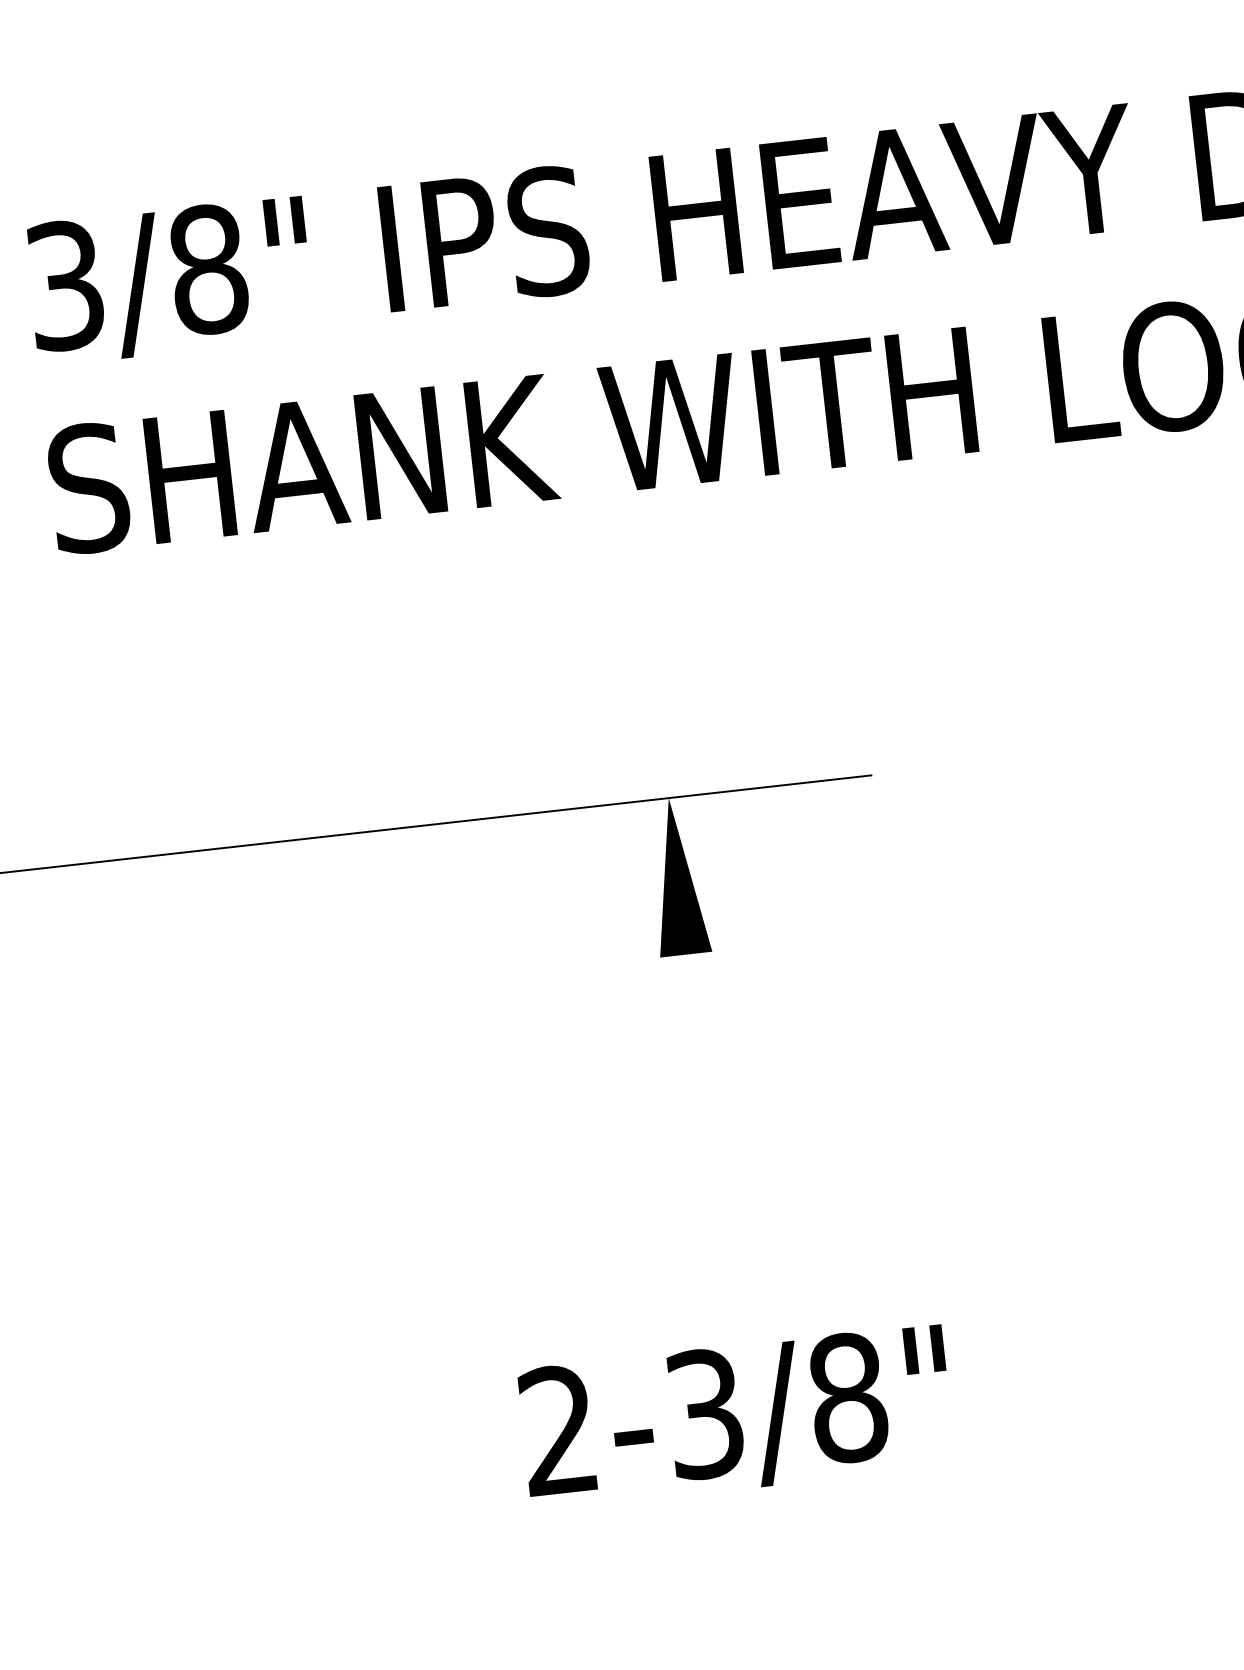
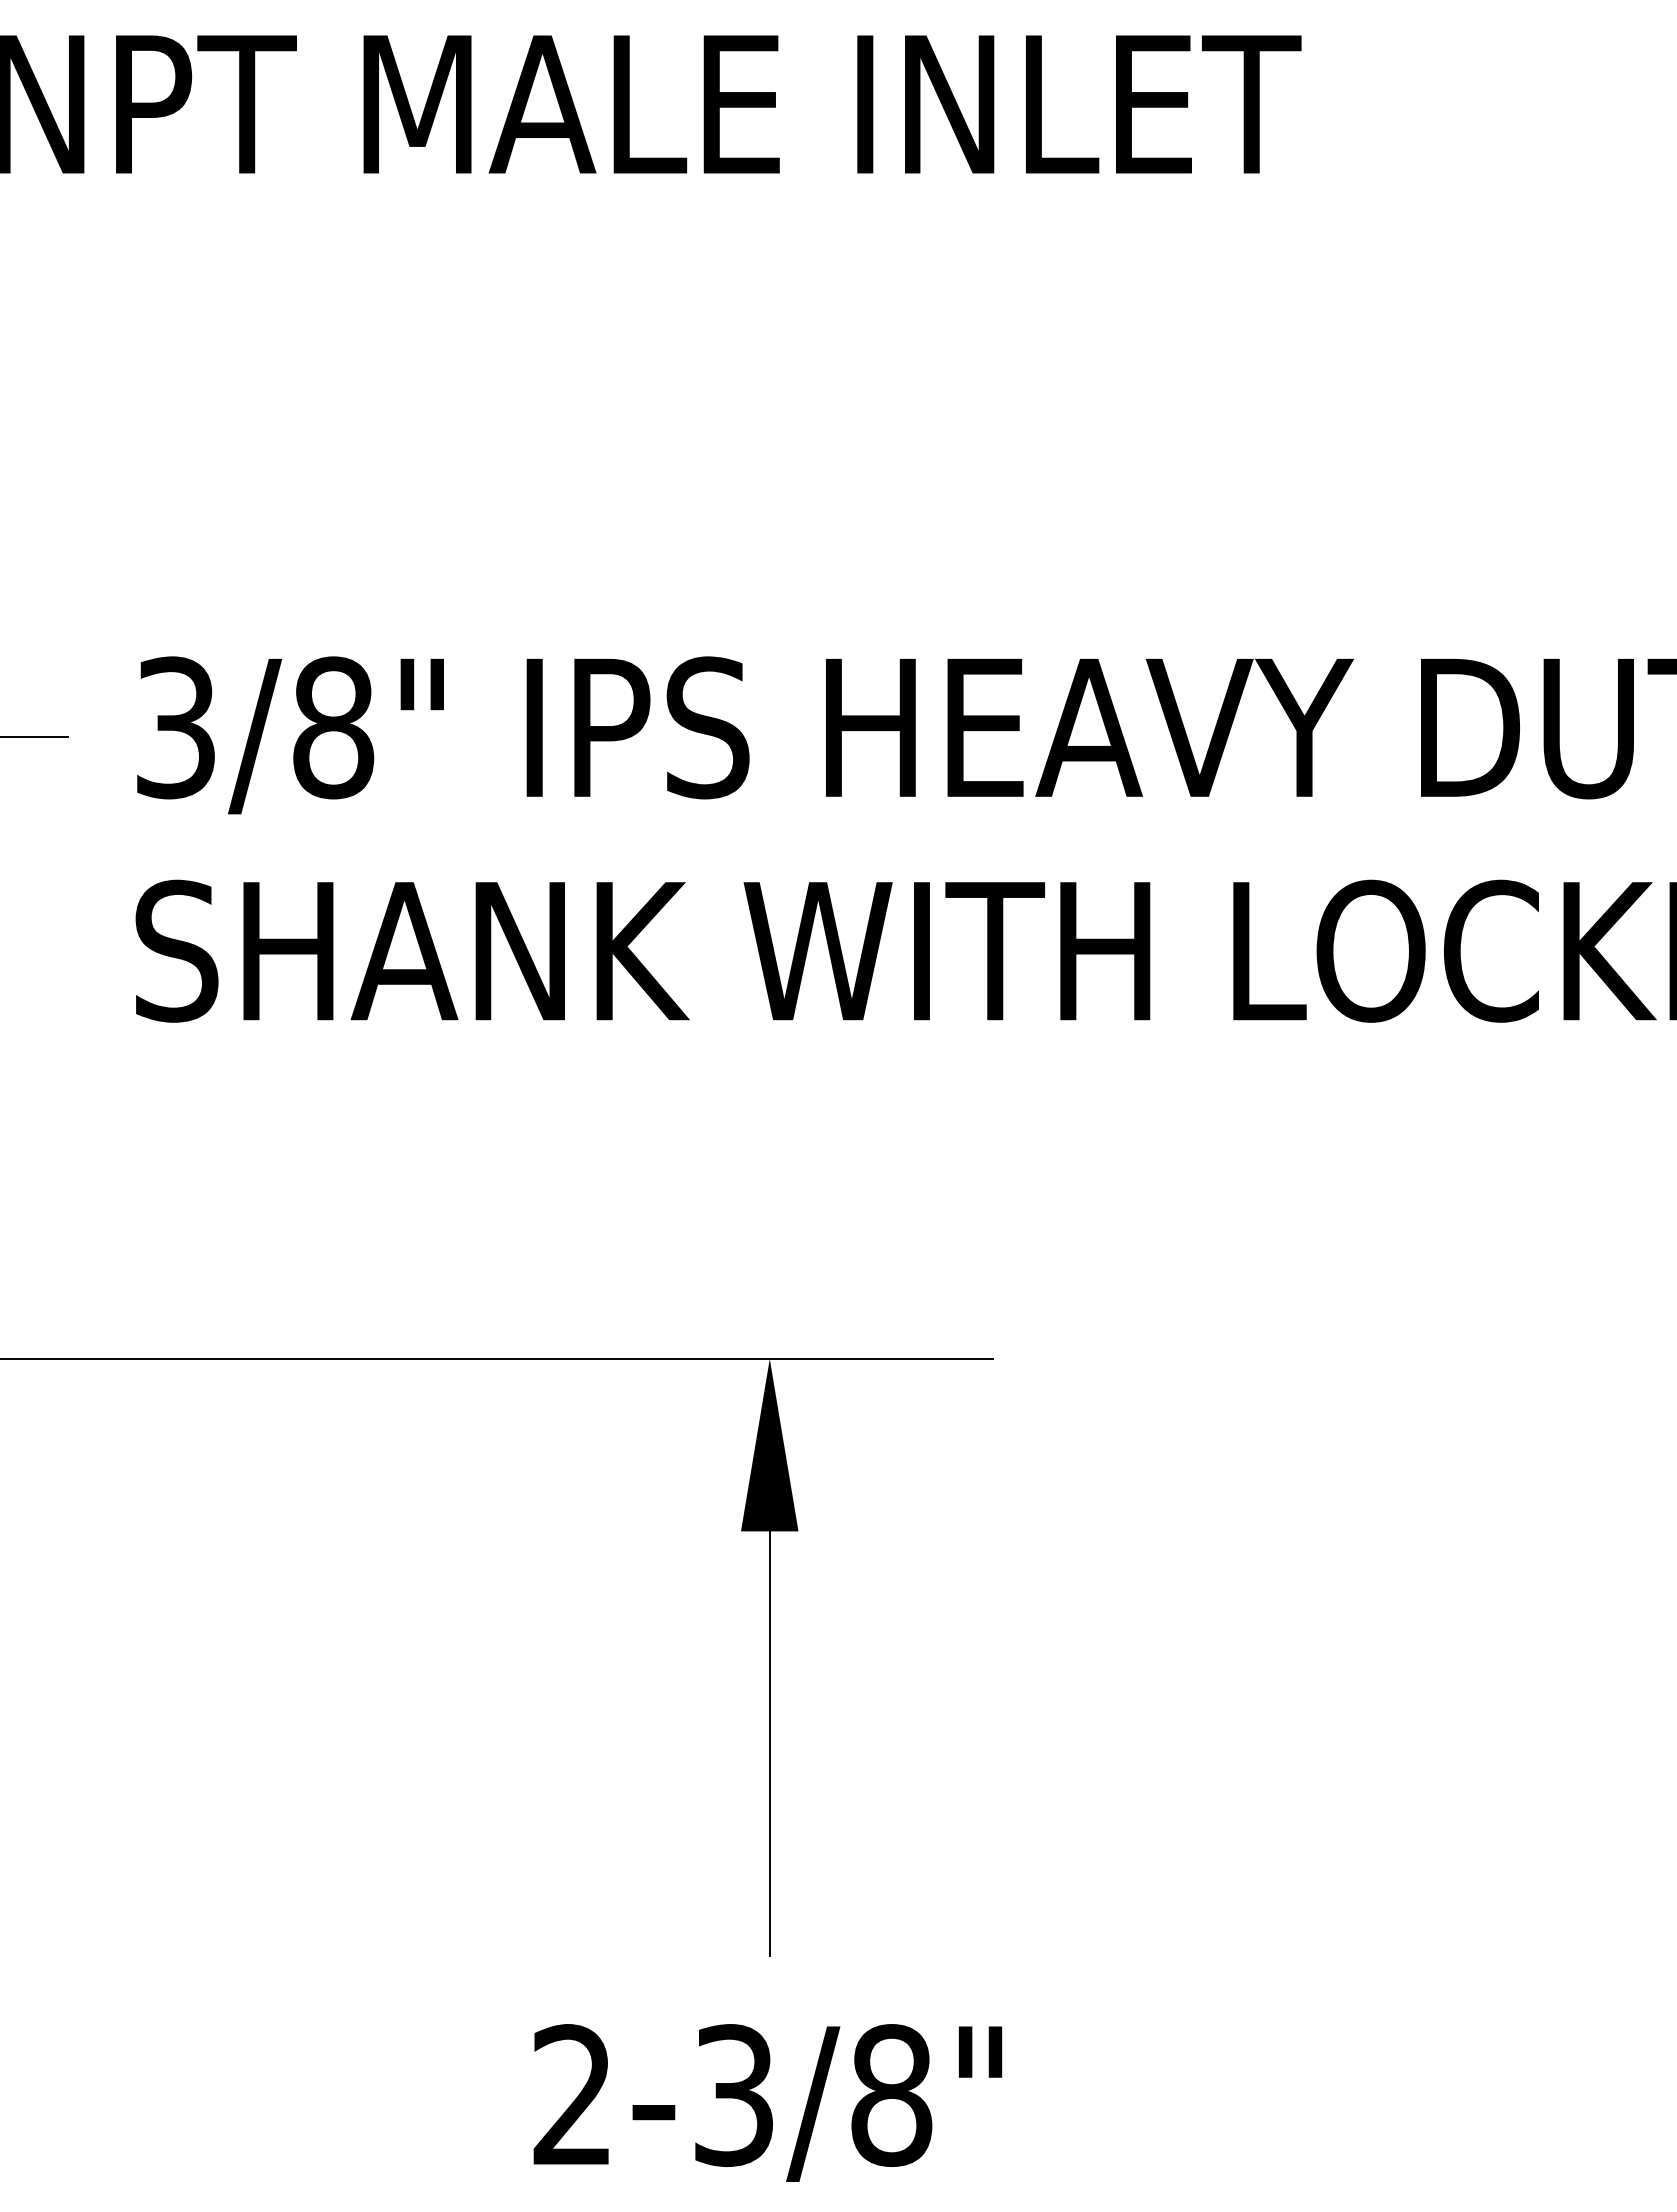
line: (707, 1147) -> (769, 1743), added
text: (736, 1417) -> (767, 2102), moved

